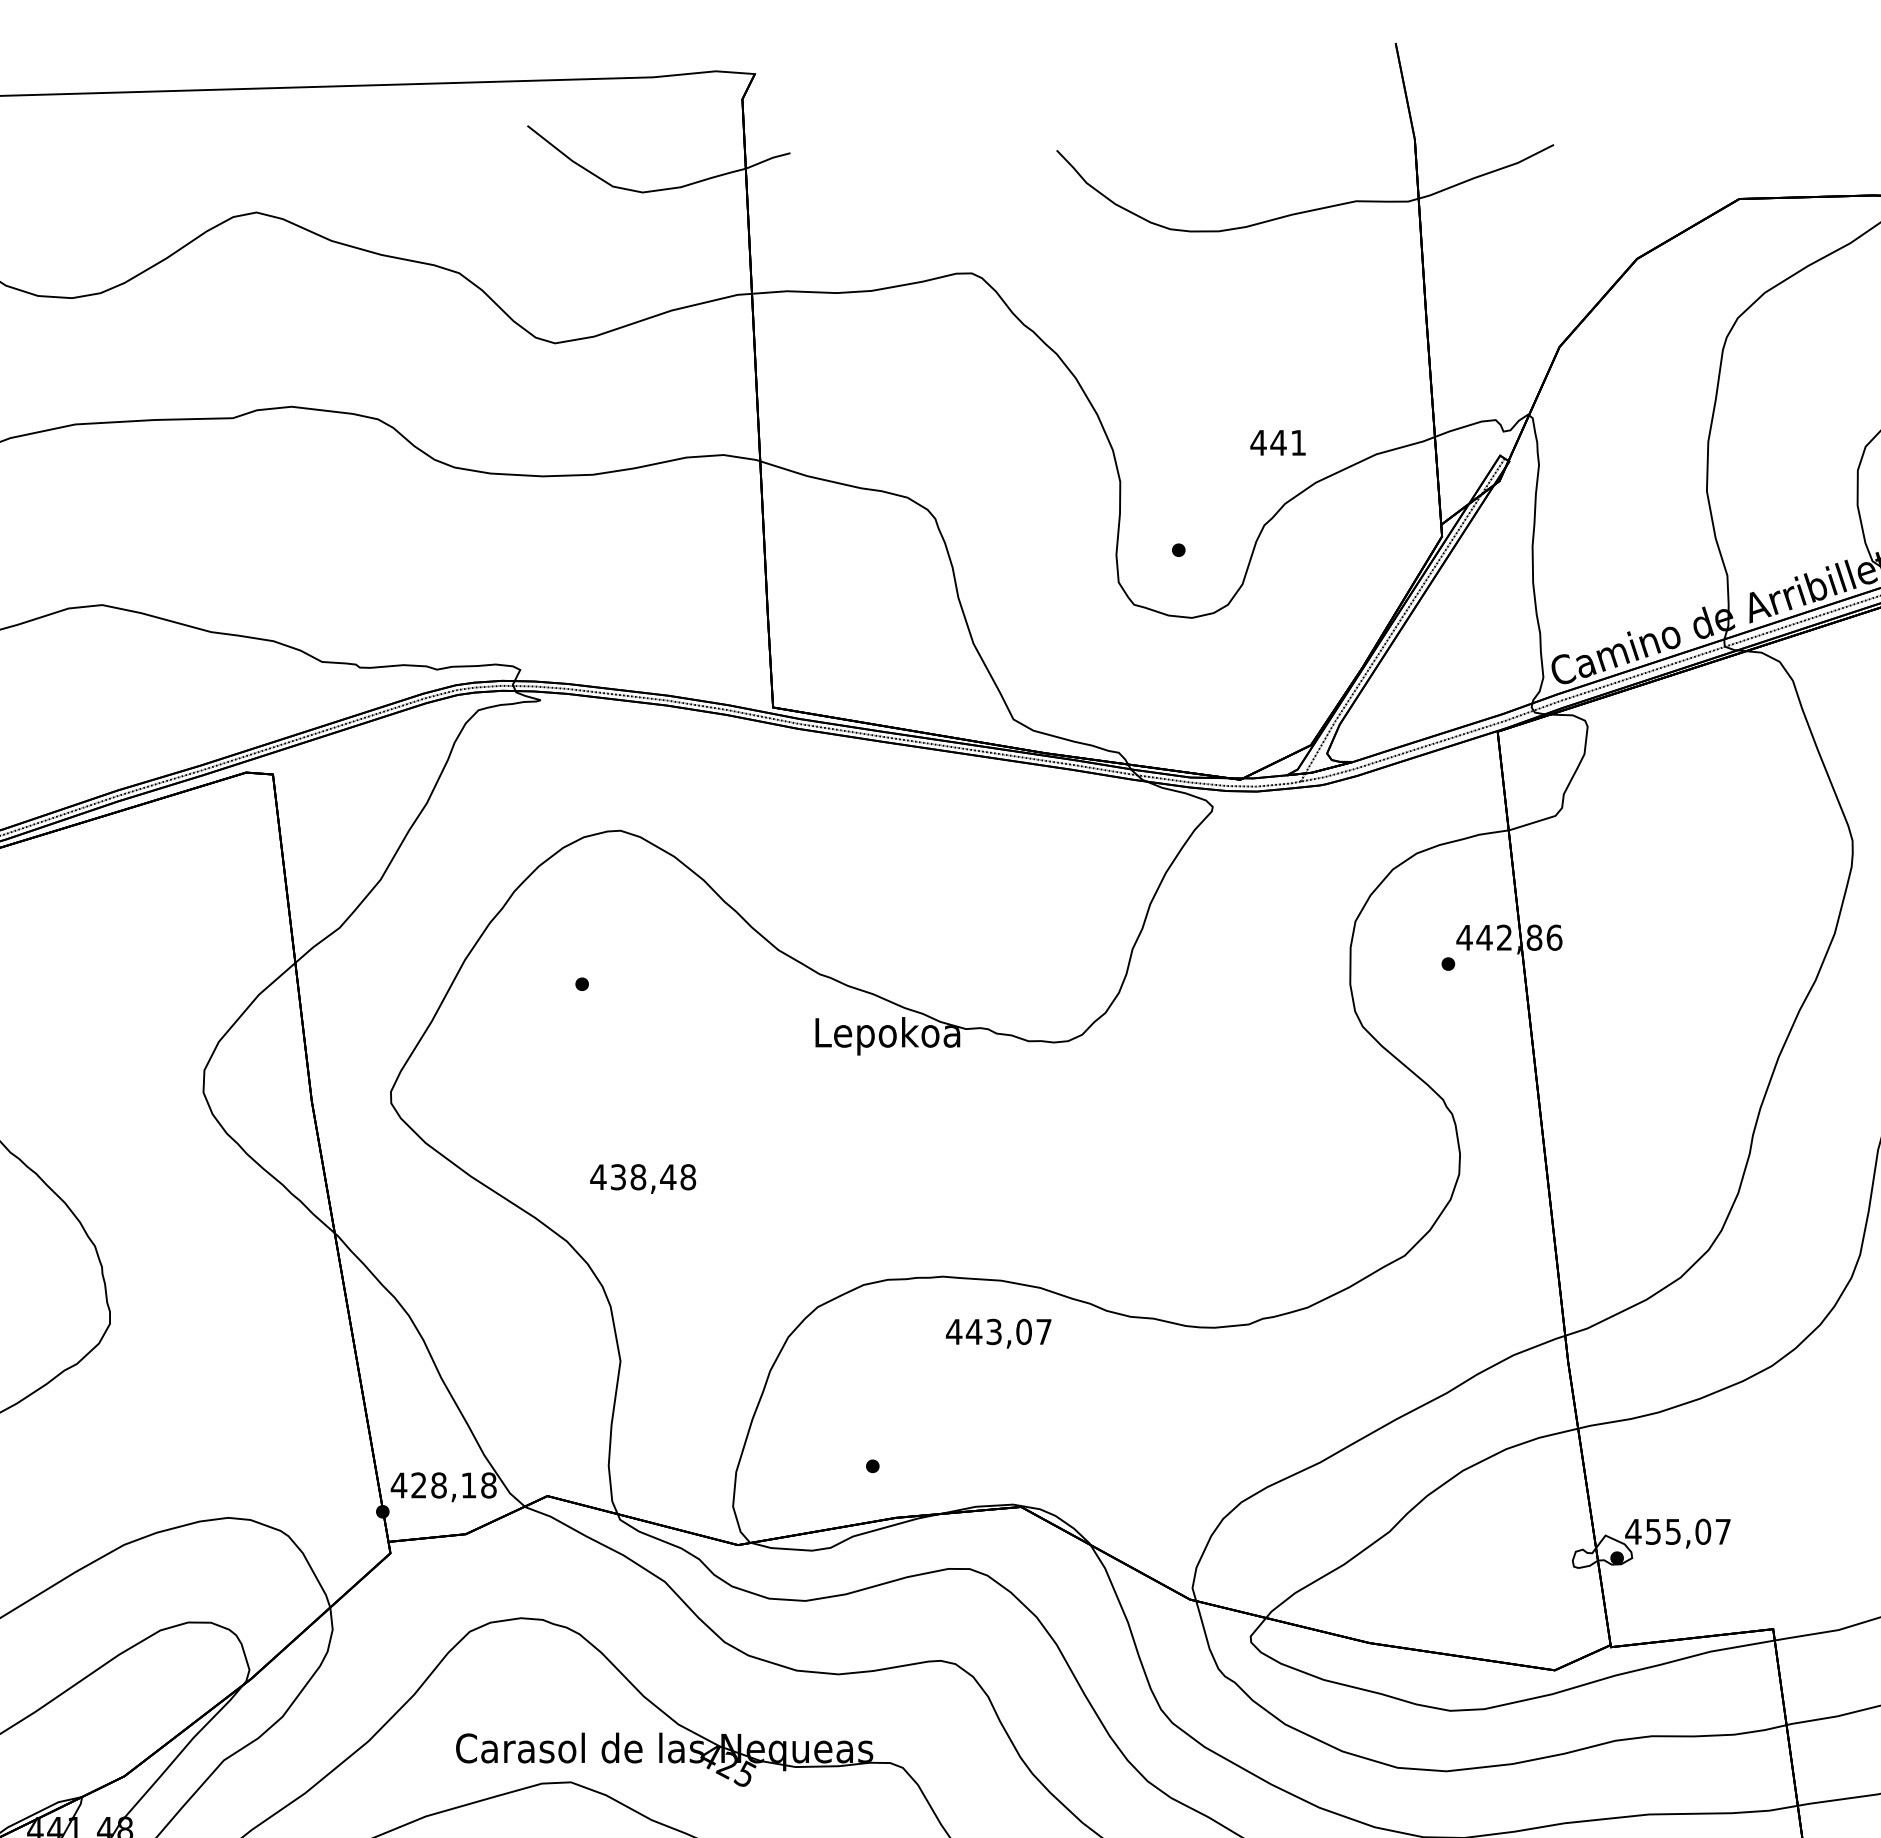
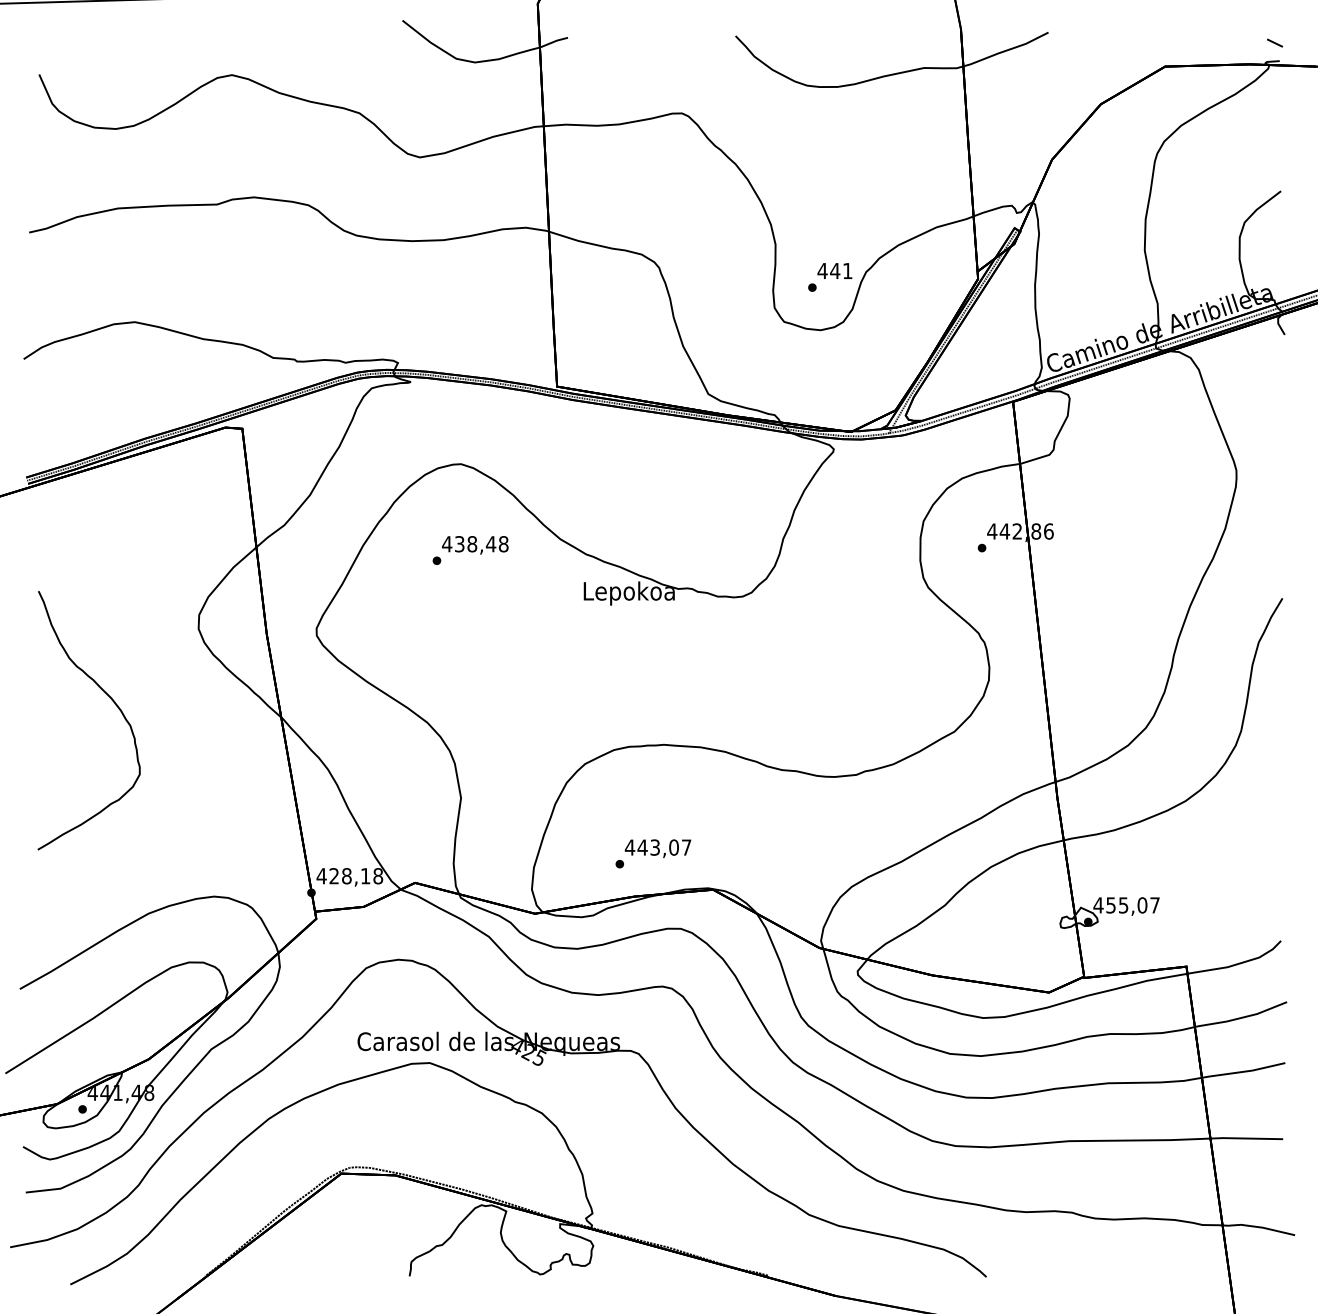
text: (1277, 441) -> (834, 270), moved
text: (643, 1179) -> (475, 545), moved
text: (997, 1333) -> (657, 848), moved

